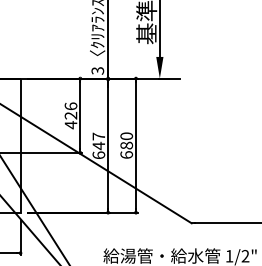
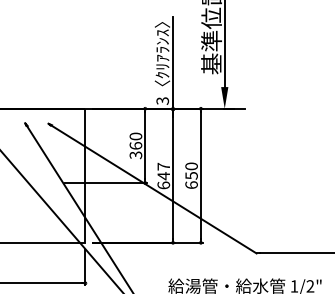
text: (70, 115) -> (135, 145), 426 -> 360
text: (126, 145) -> (191, 175), 680 -> 650

